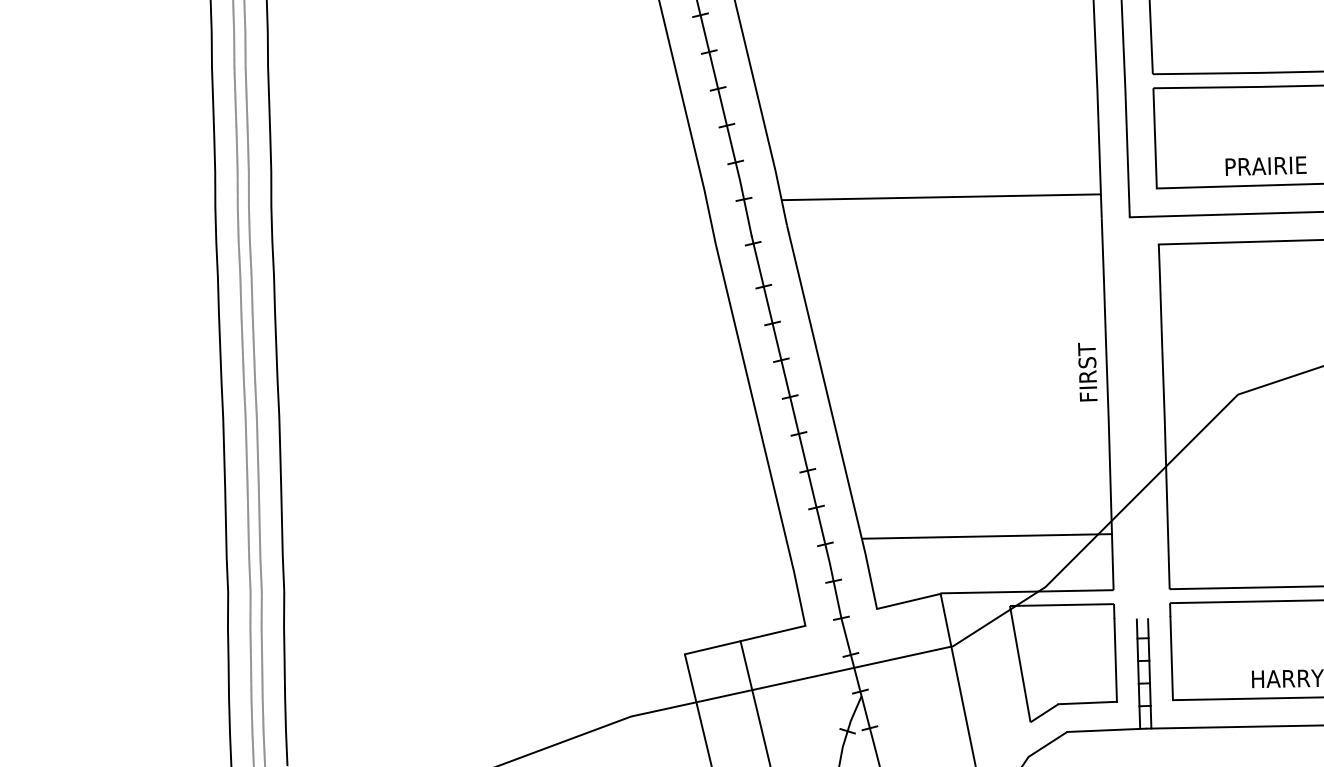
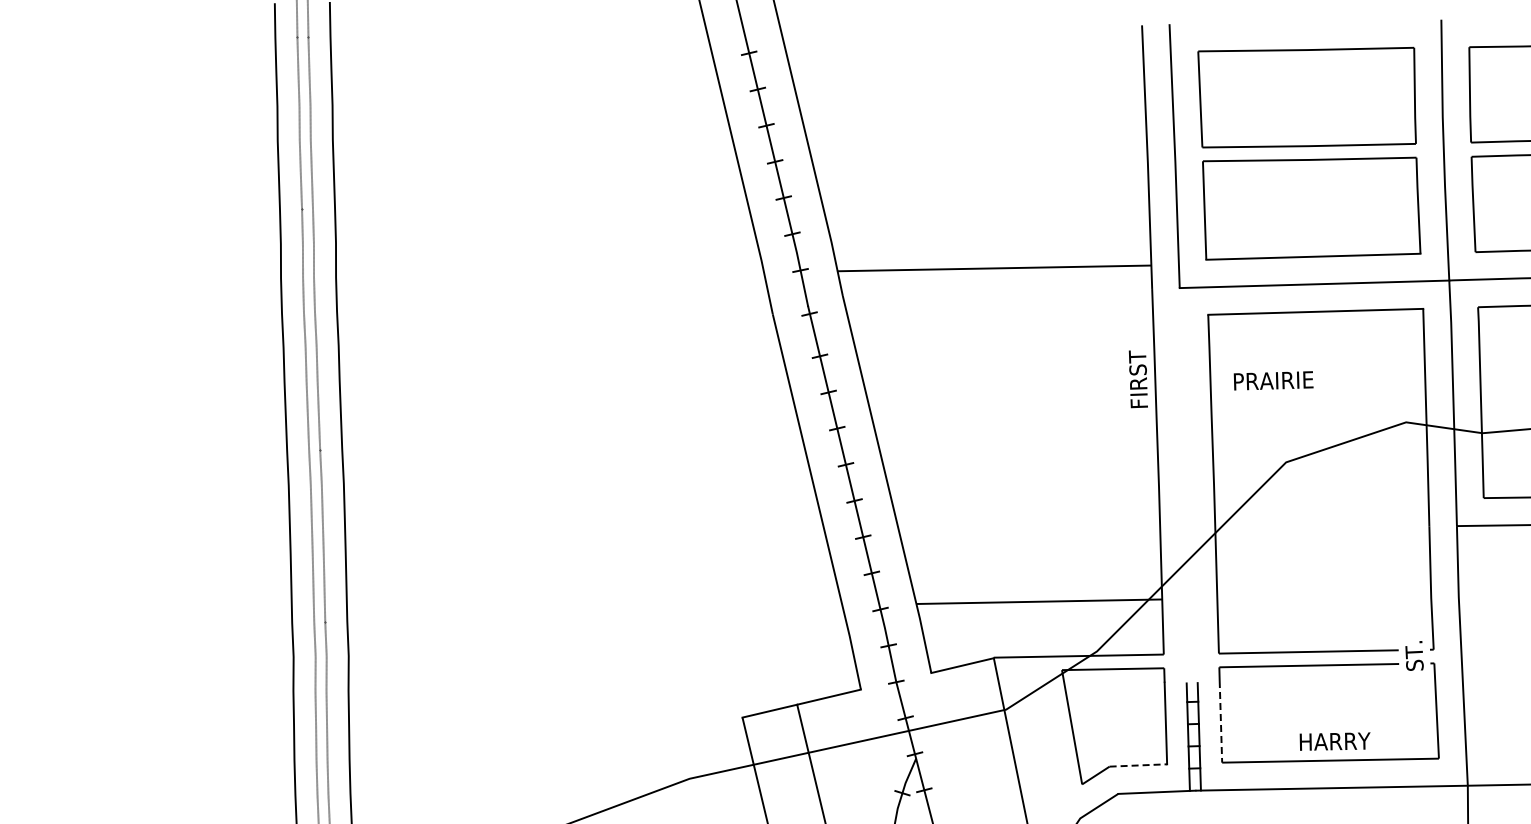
text: (1265, 165) -> (1273, 380), moved
text: (1086, 372) -> (1137, 379), moved
line: (1171, 658) -> (1220, 721), solid -> dashed
line: (1087, 703) -> (1138, 765), solid -> dashed

